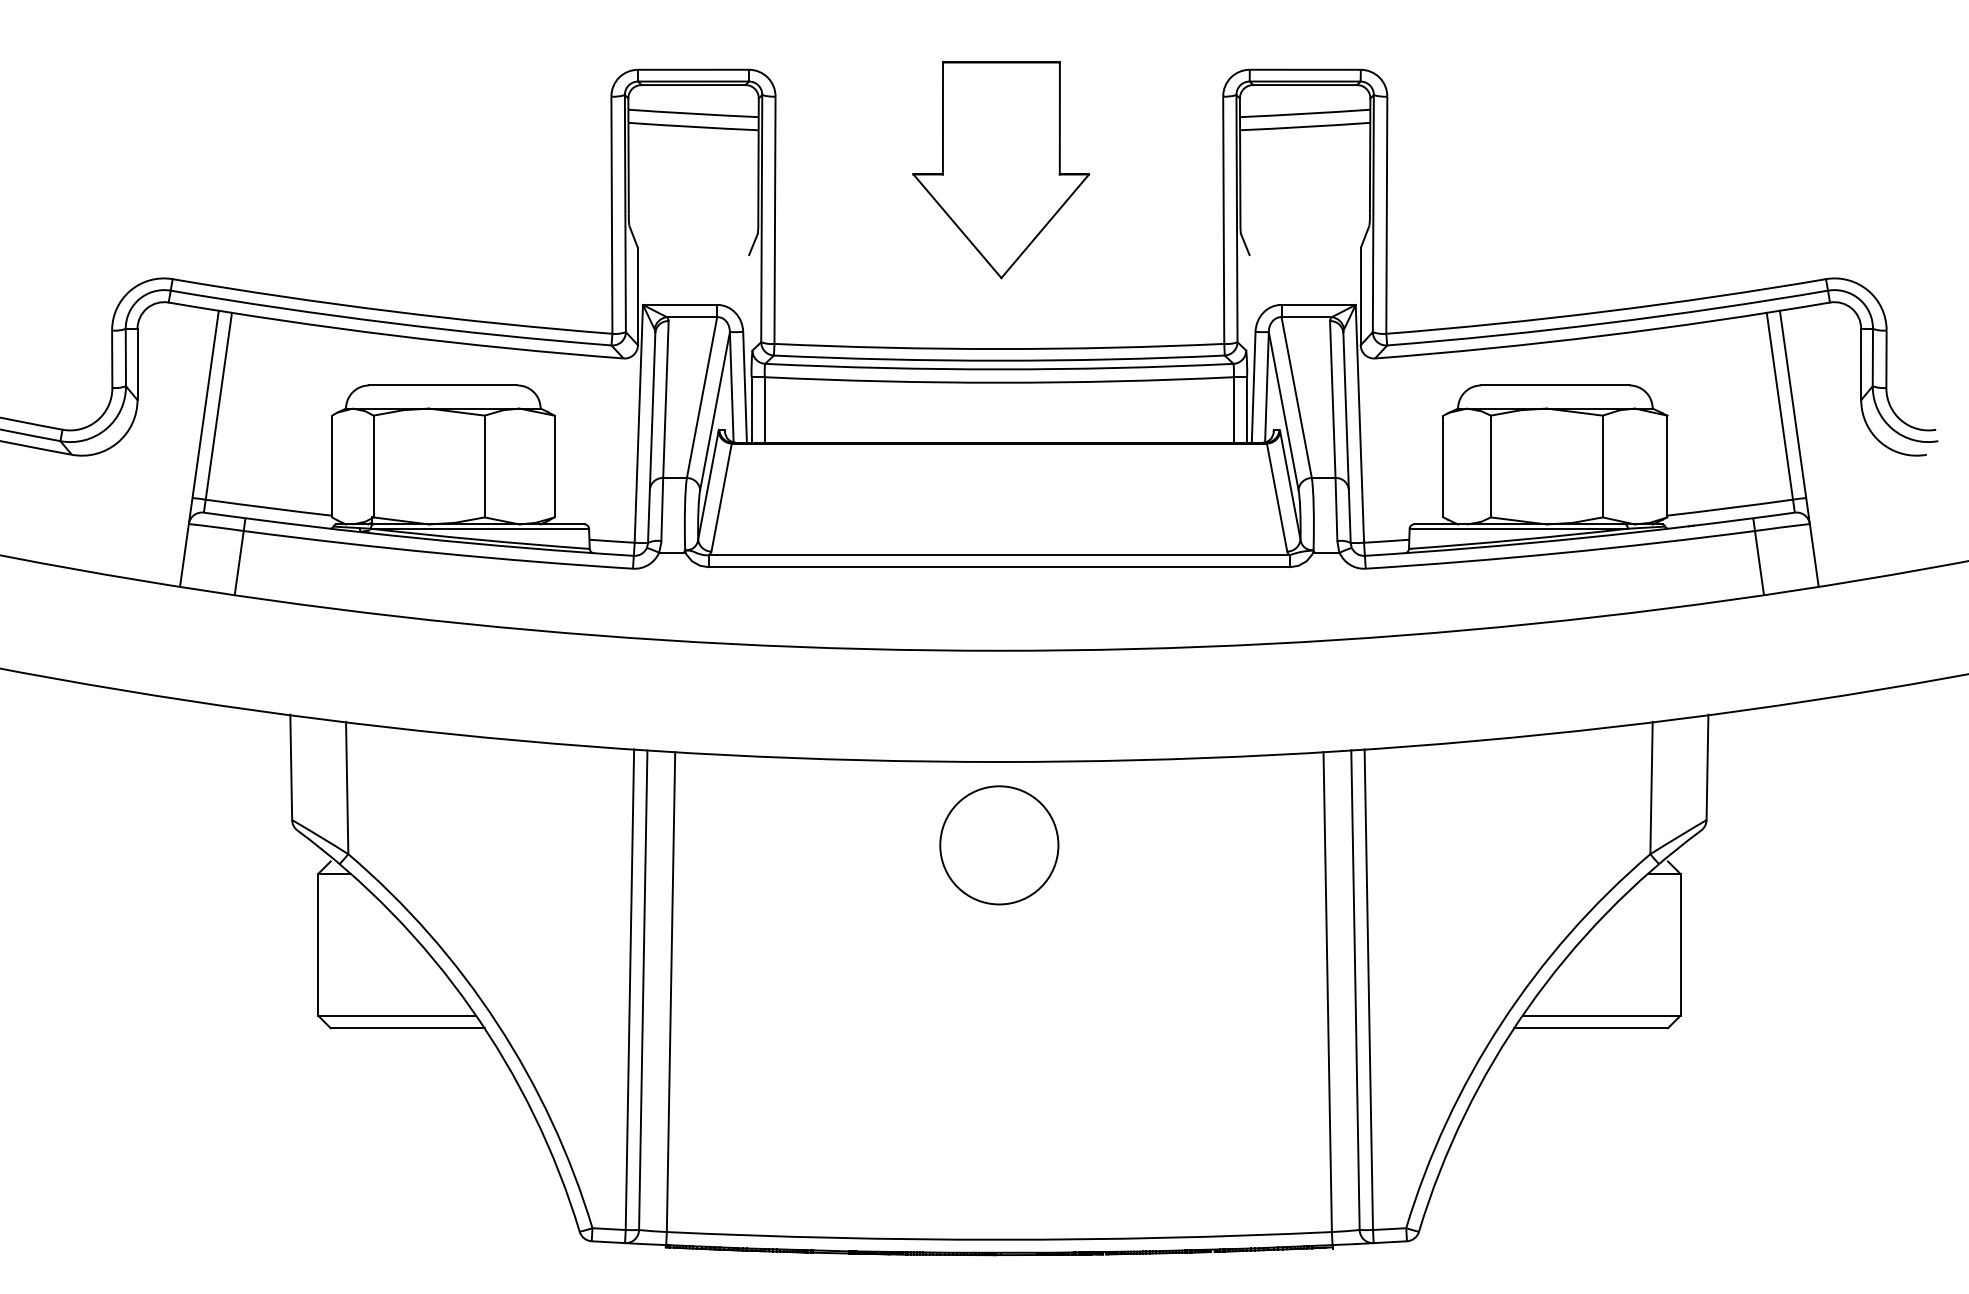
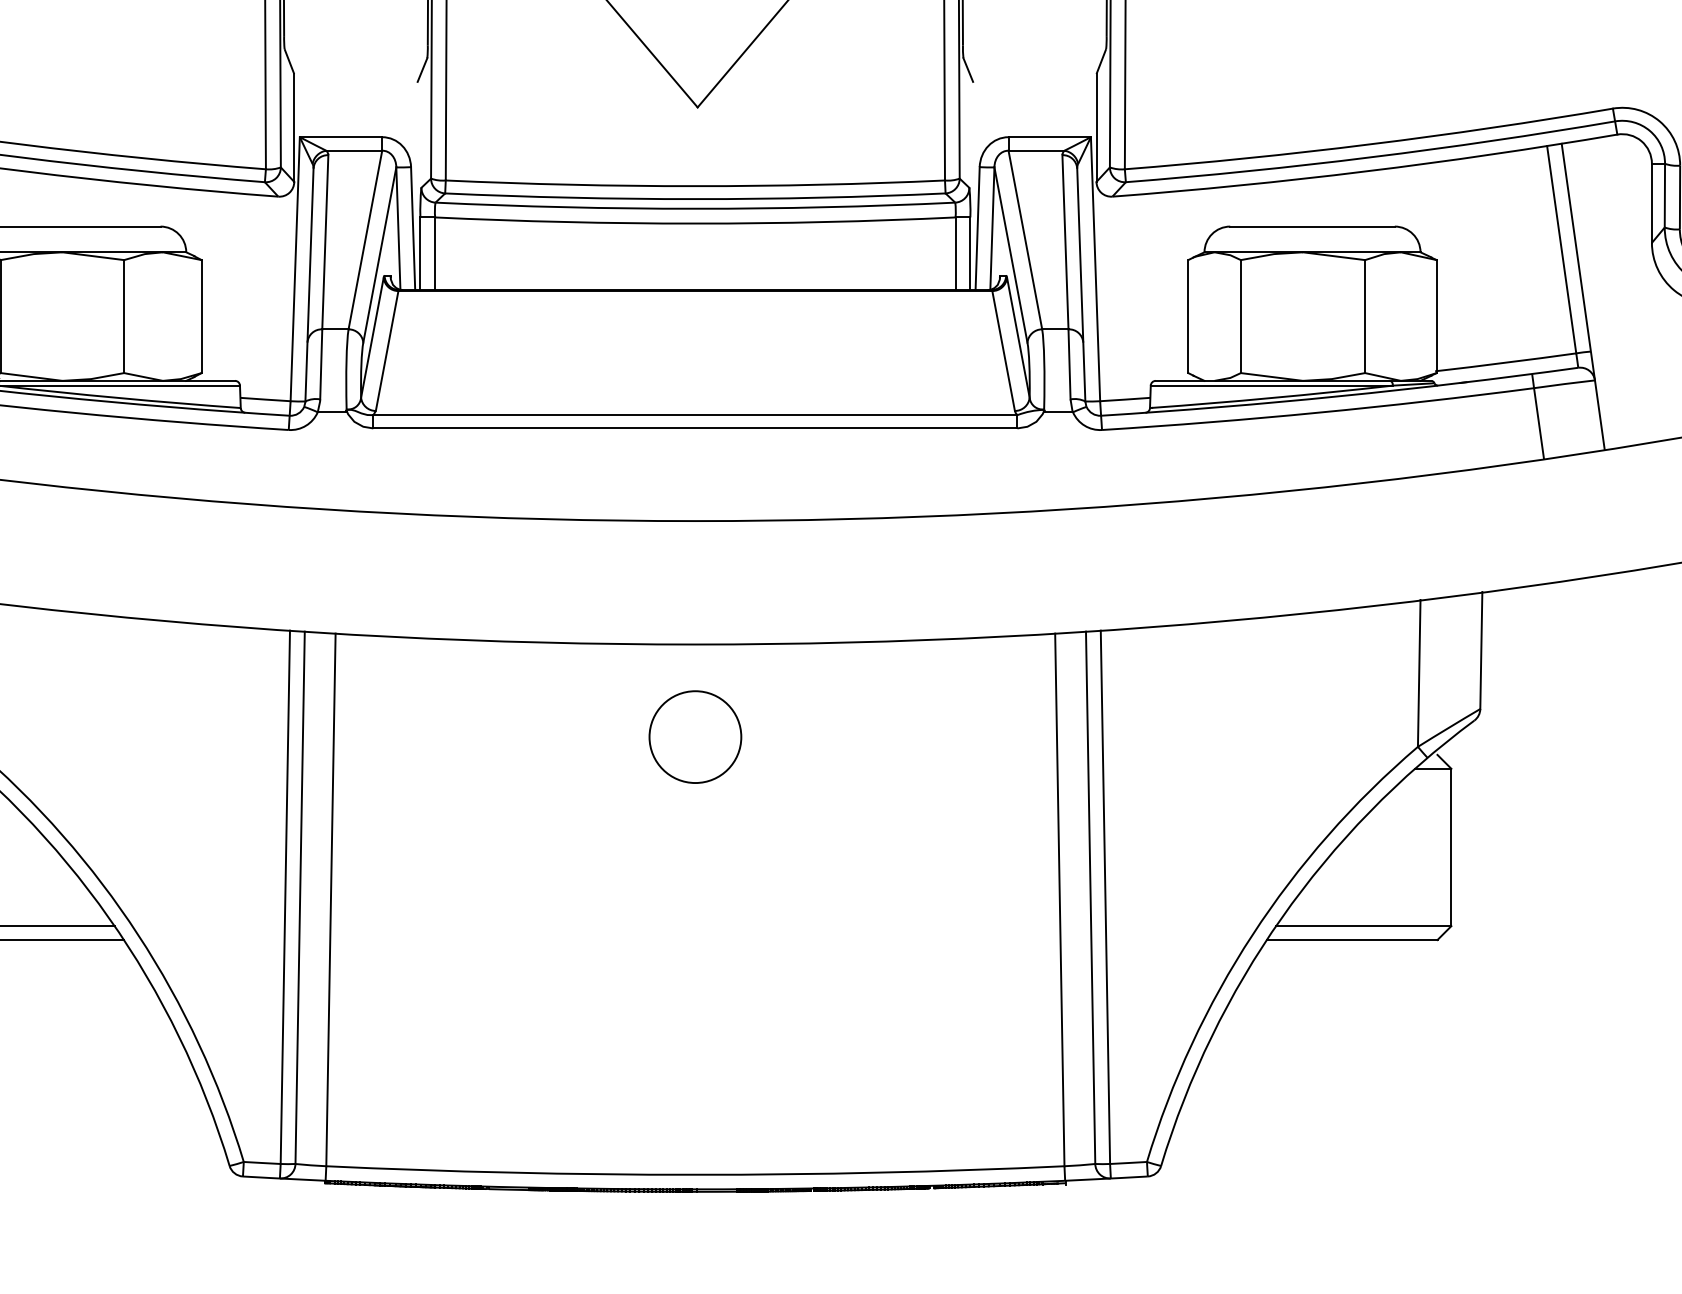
circle: (999, 845) -> (695, 737), size x0.7

